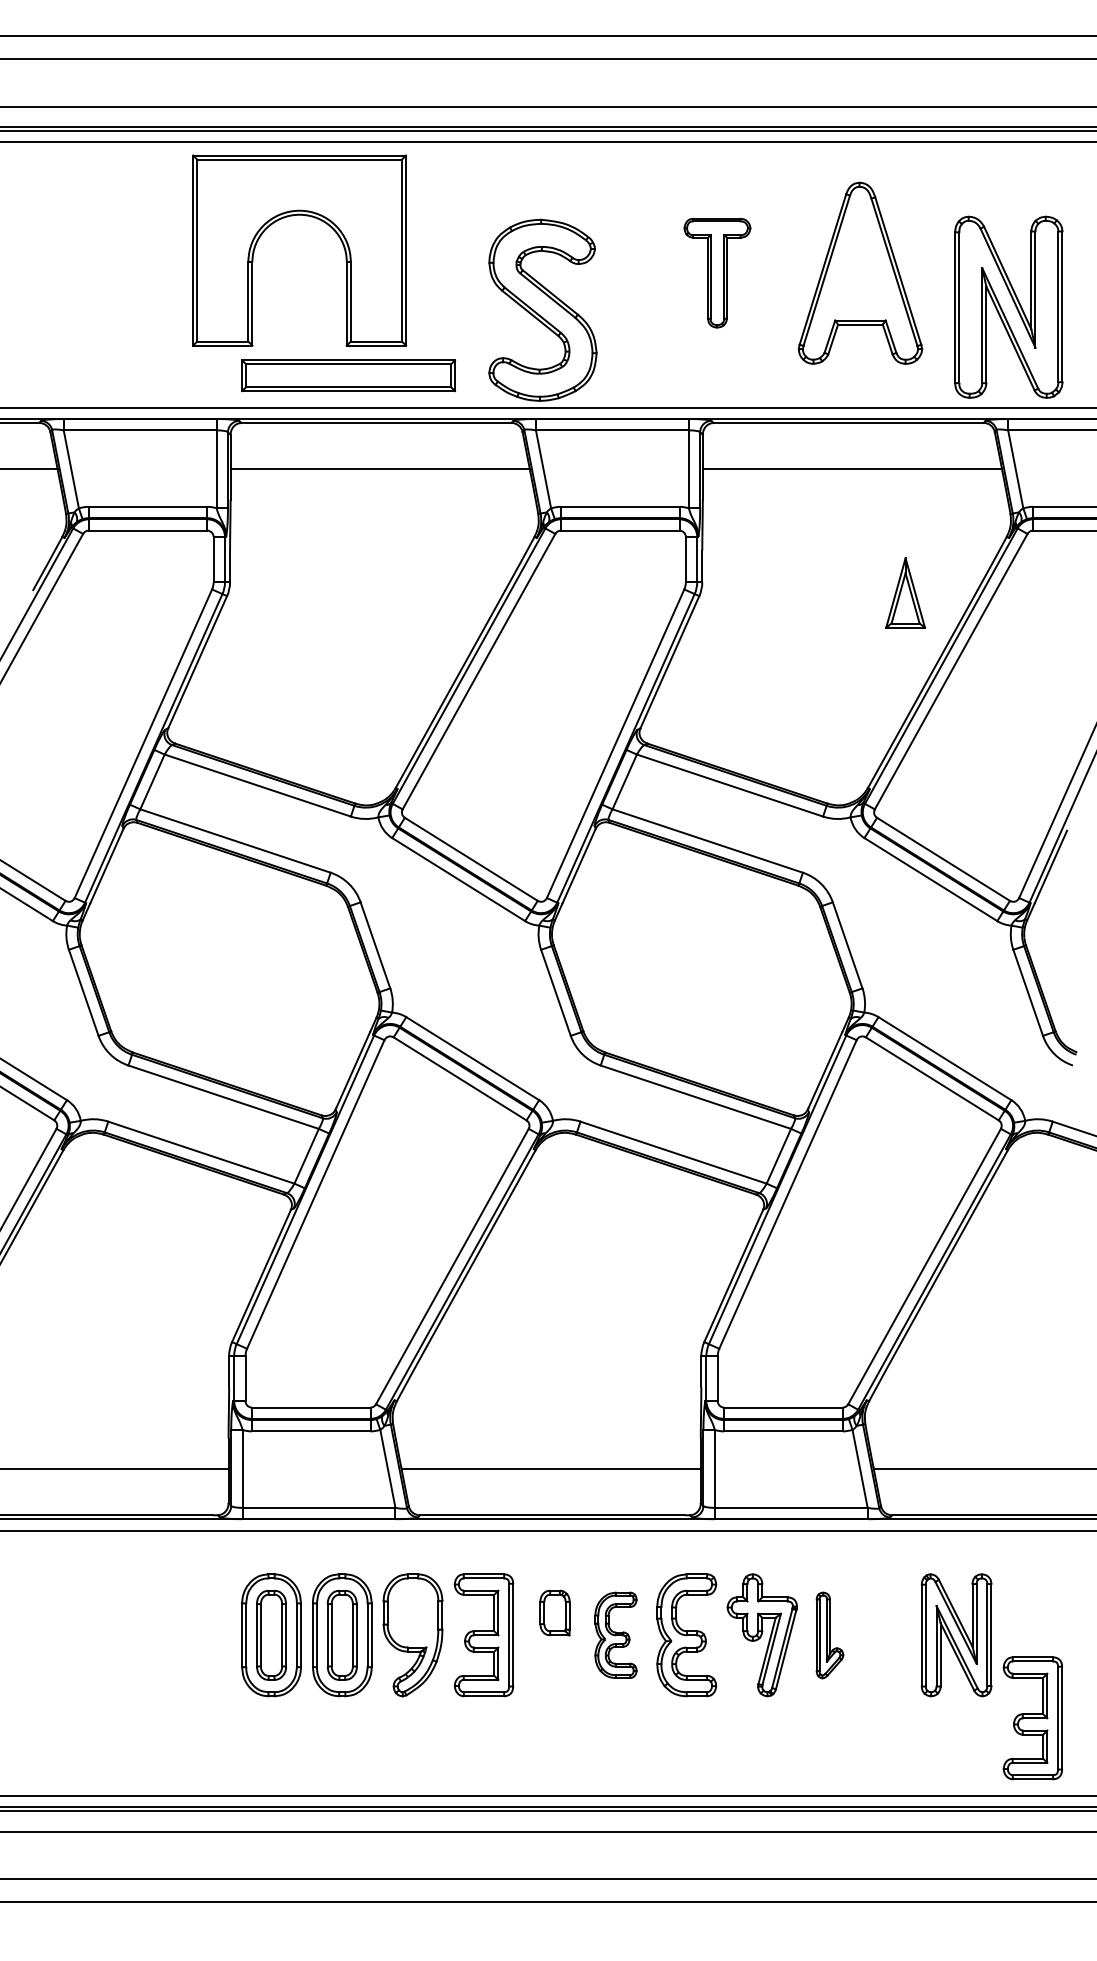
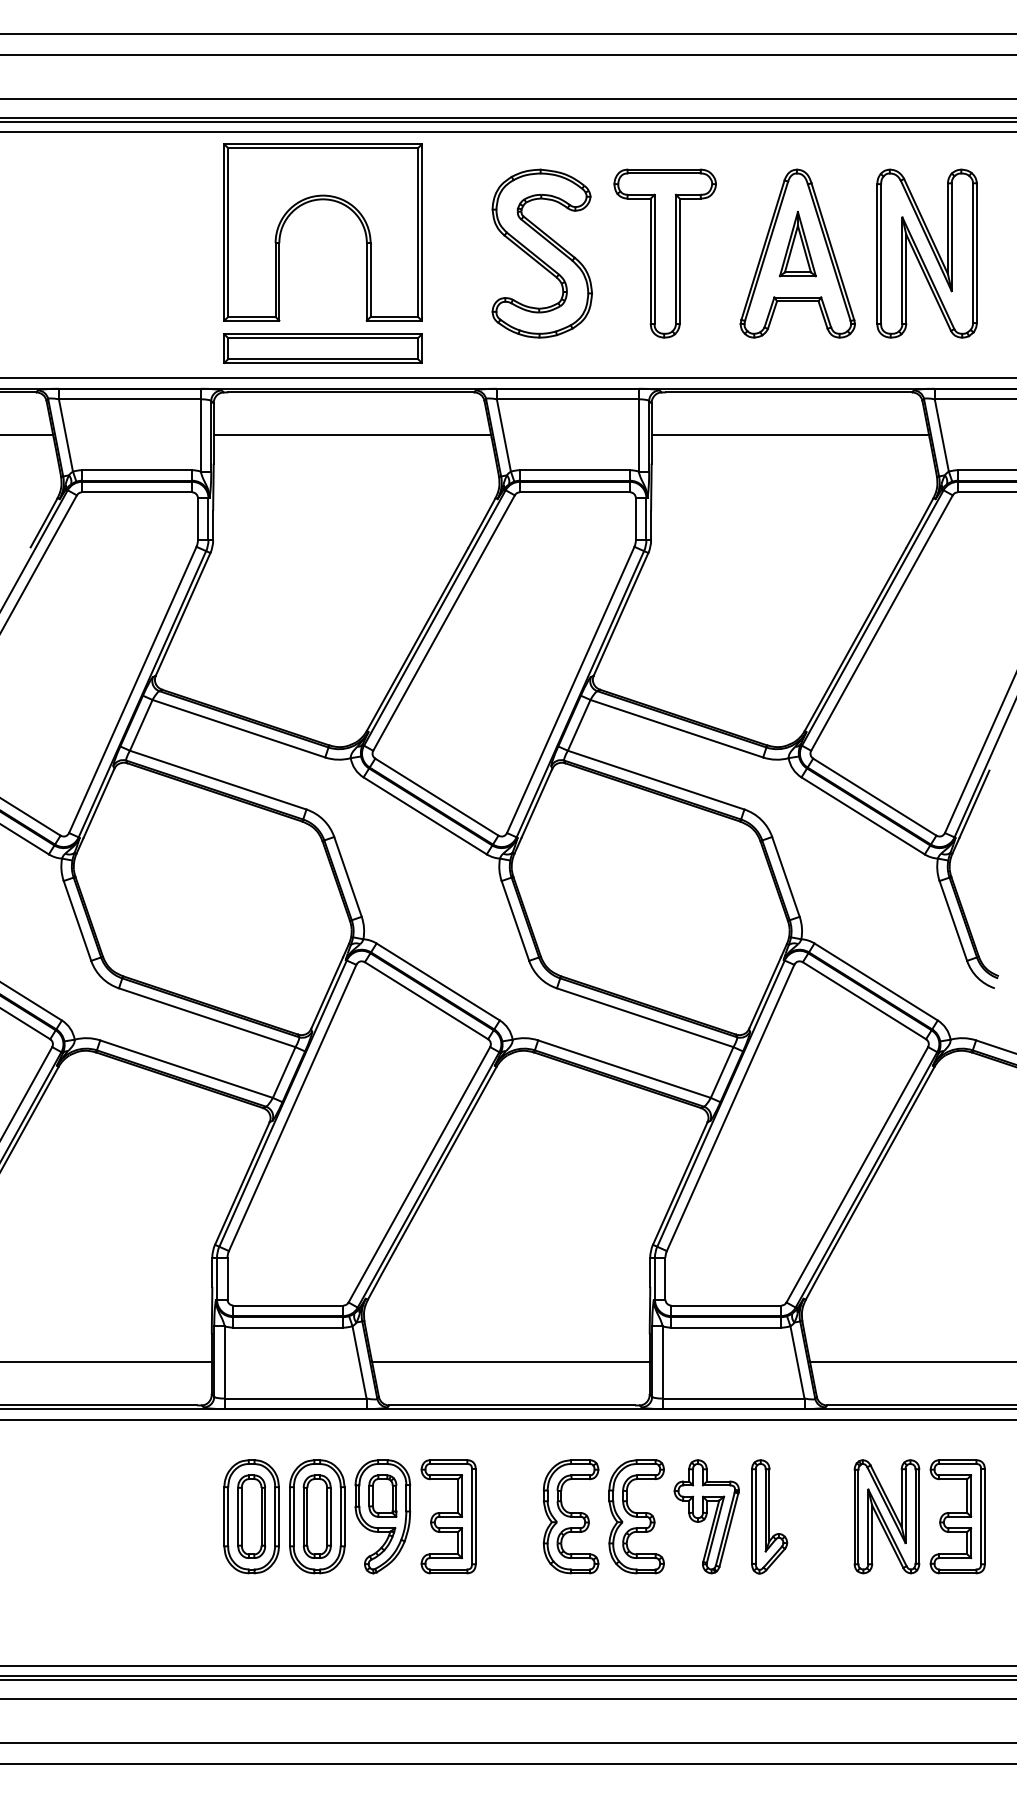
part: (293, 216) -> (317, 200), moved
part: (717, 272) -> (665, 252), size x1.67
part: (1008, 306) -> (926, 252), moved
part: (542, 309) -> (541, 252), moved
part: (905, 592) -> (797, 243), moved
part: (554, 1612) -> (382, 1495), moved
part: (615, 1635) -> (570, 1516), size x1.43
part: (829, 1635) -> (769, 1516), size x1.43
part: (1032, 1718) -> (957, 1516), moved

